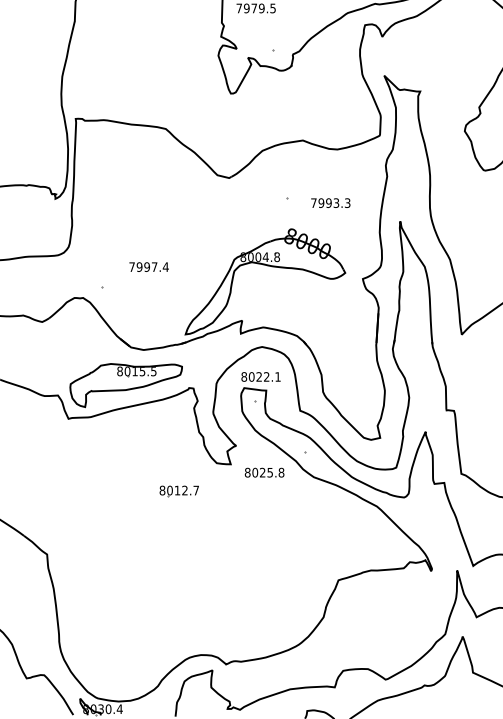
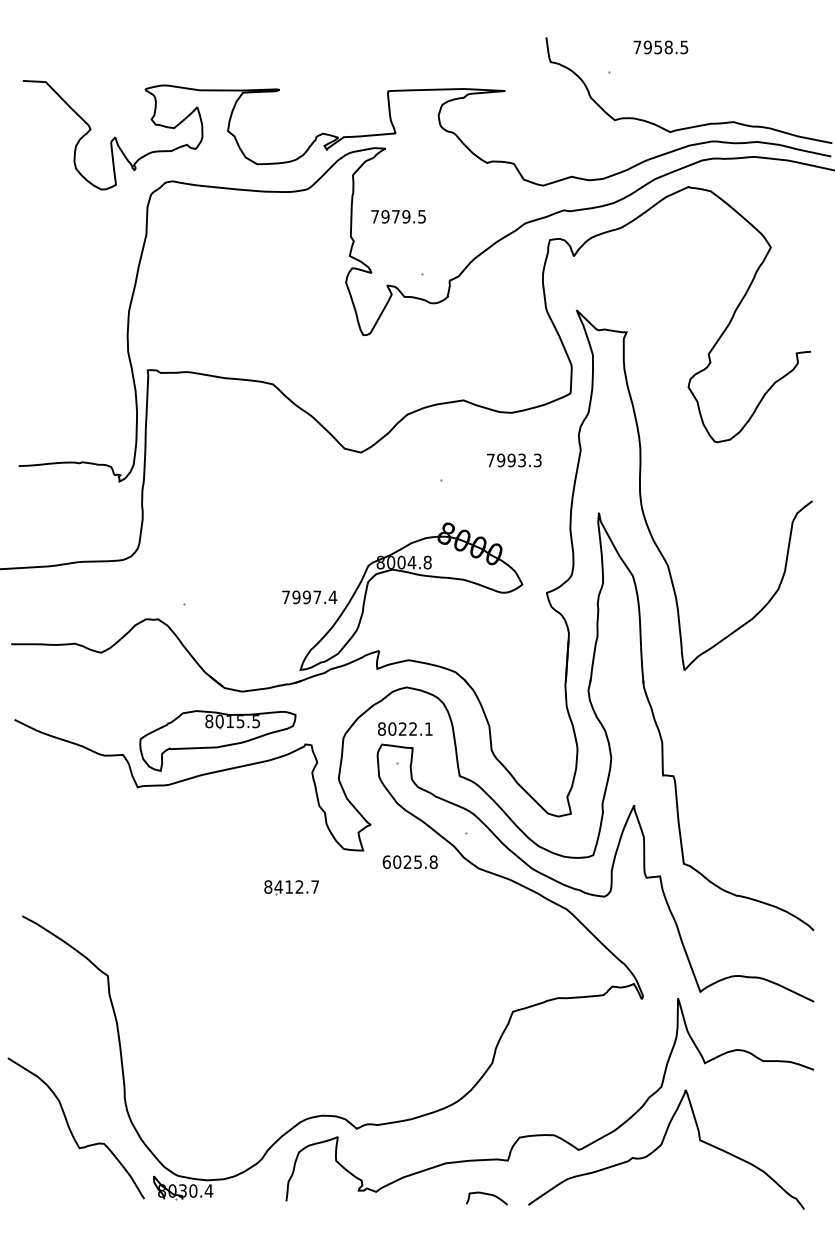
text: (330, 203) -> (514, 460), moved
text: (148, 267) -> (309, 597), moved
text: (247, 472) -> (386, 861), 8025.8 -> 6025.8
text: (169, 490) -> (278, 886), 8012.7 -> 8412.7

